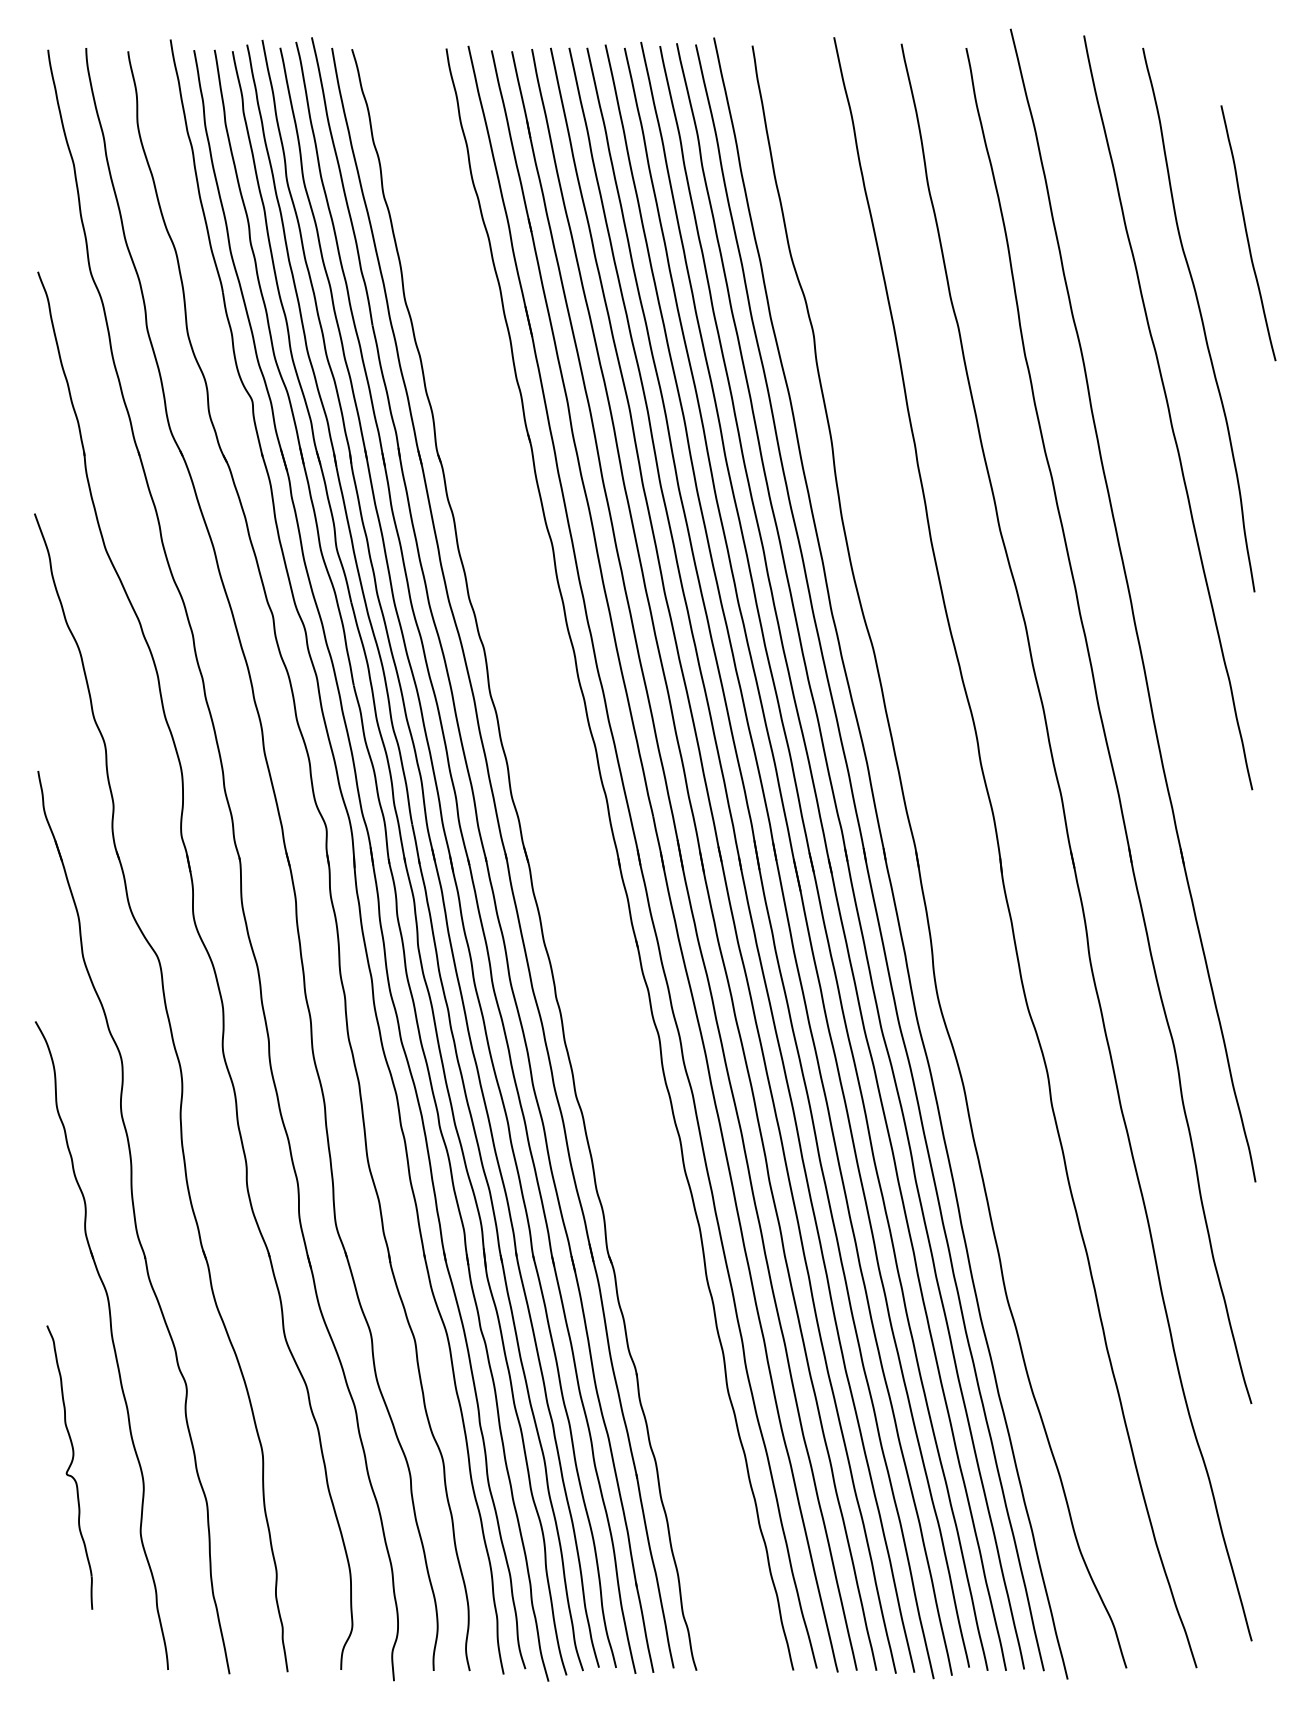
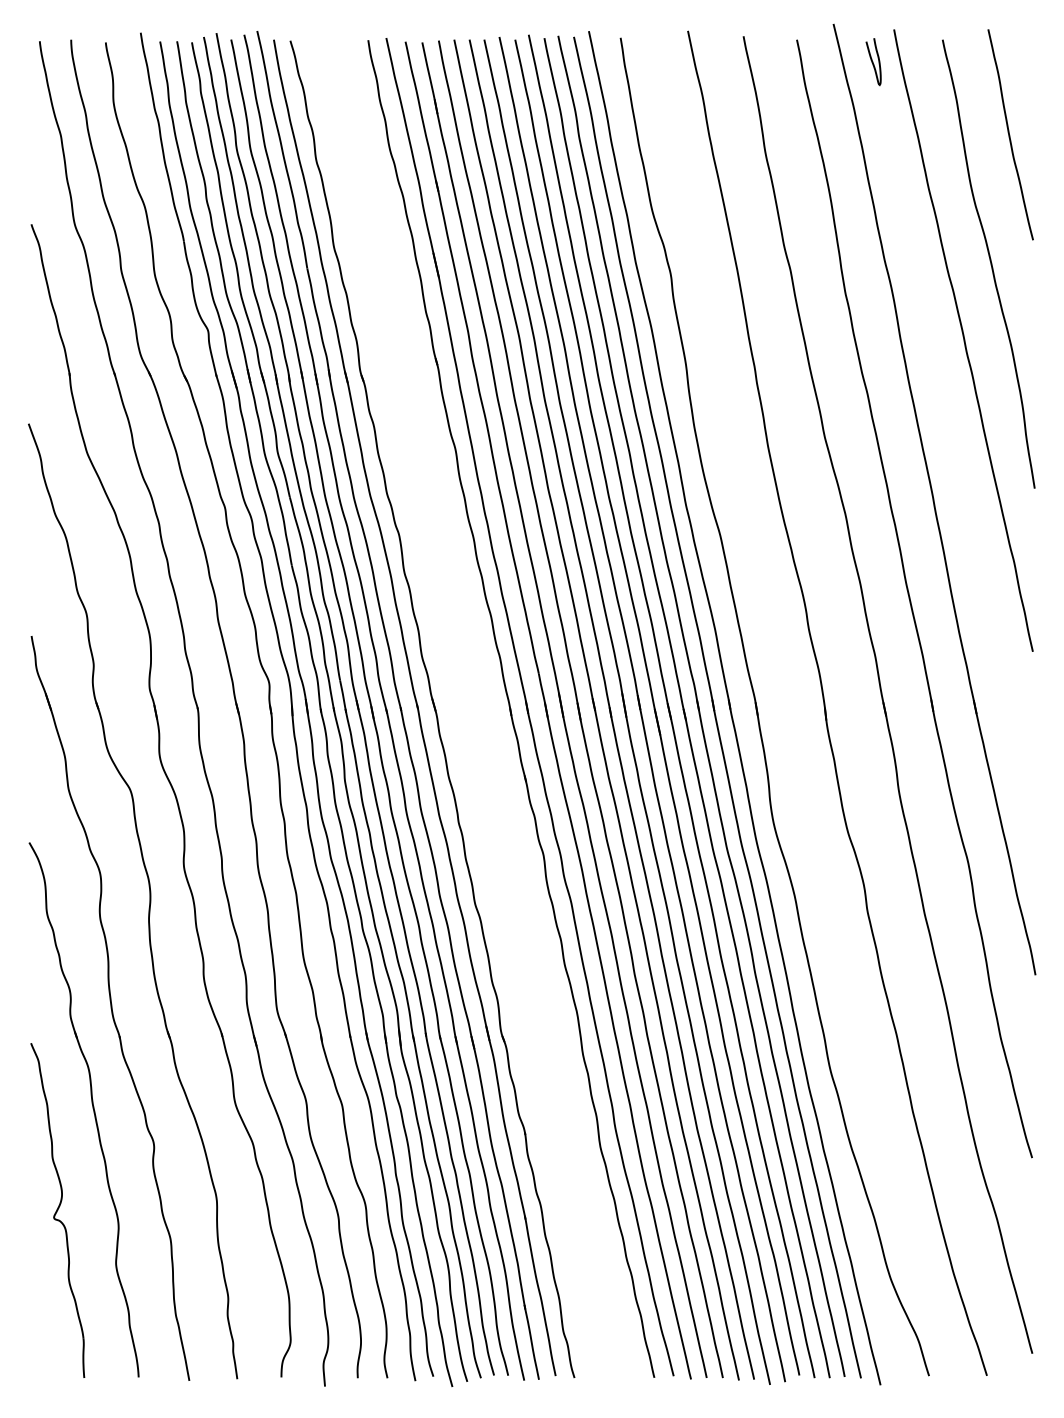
curve: (1058, 75) -> (873, 62), added
curve: (1247, 233) -> (1009, 135), moved
part: (69, 1467) -> (57, 1210), size x1.43

